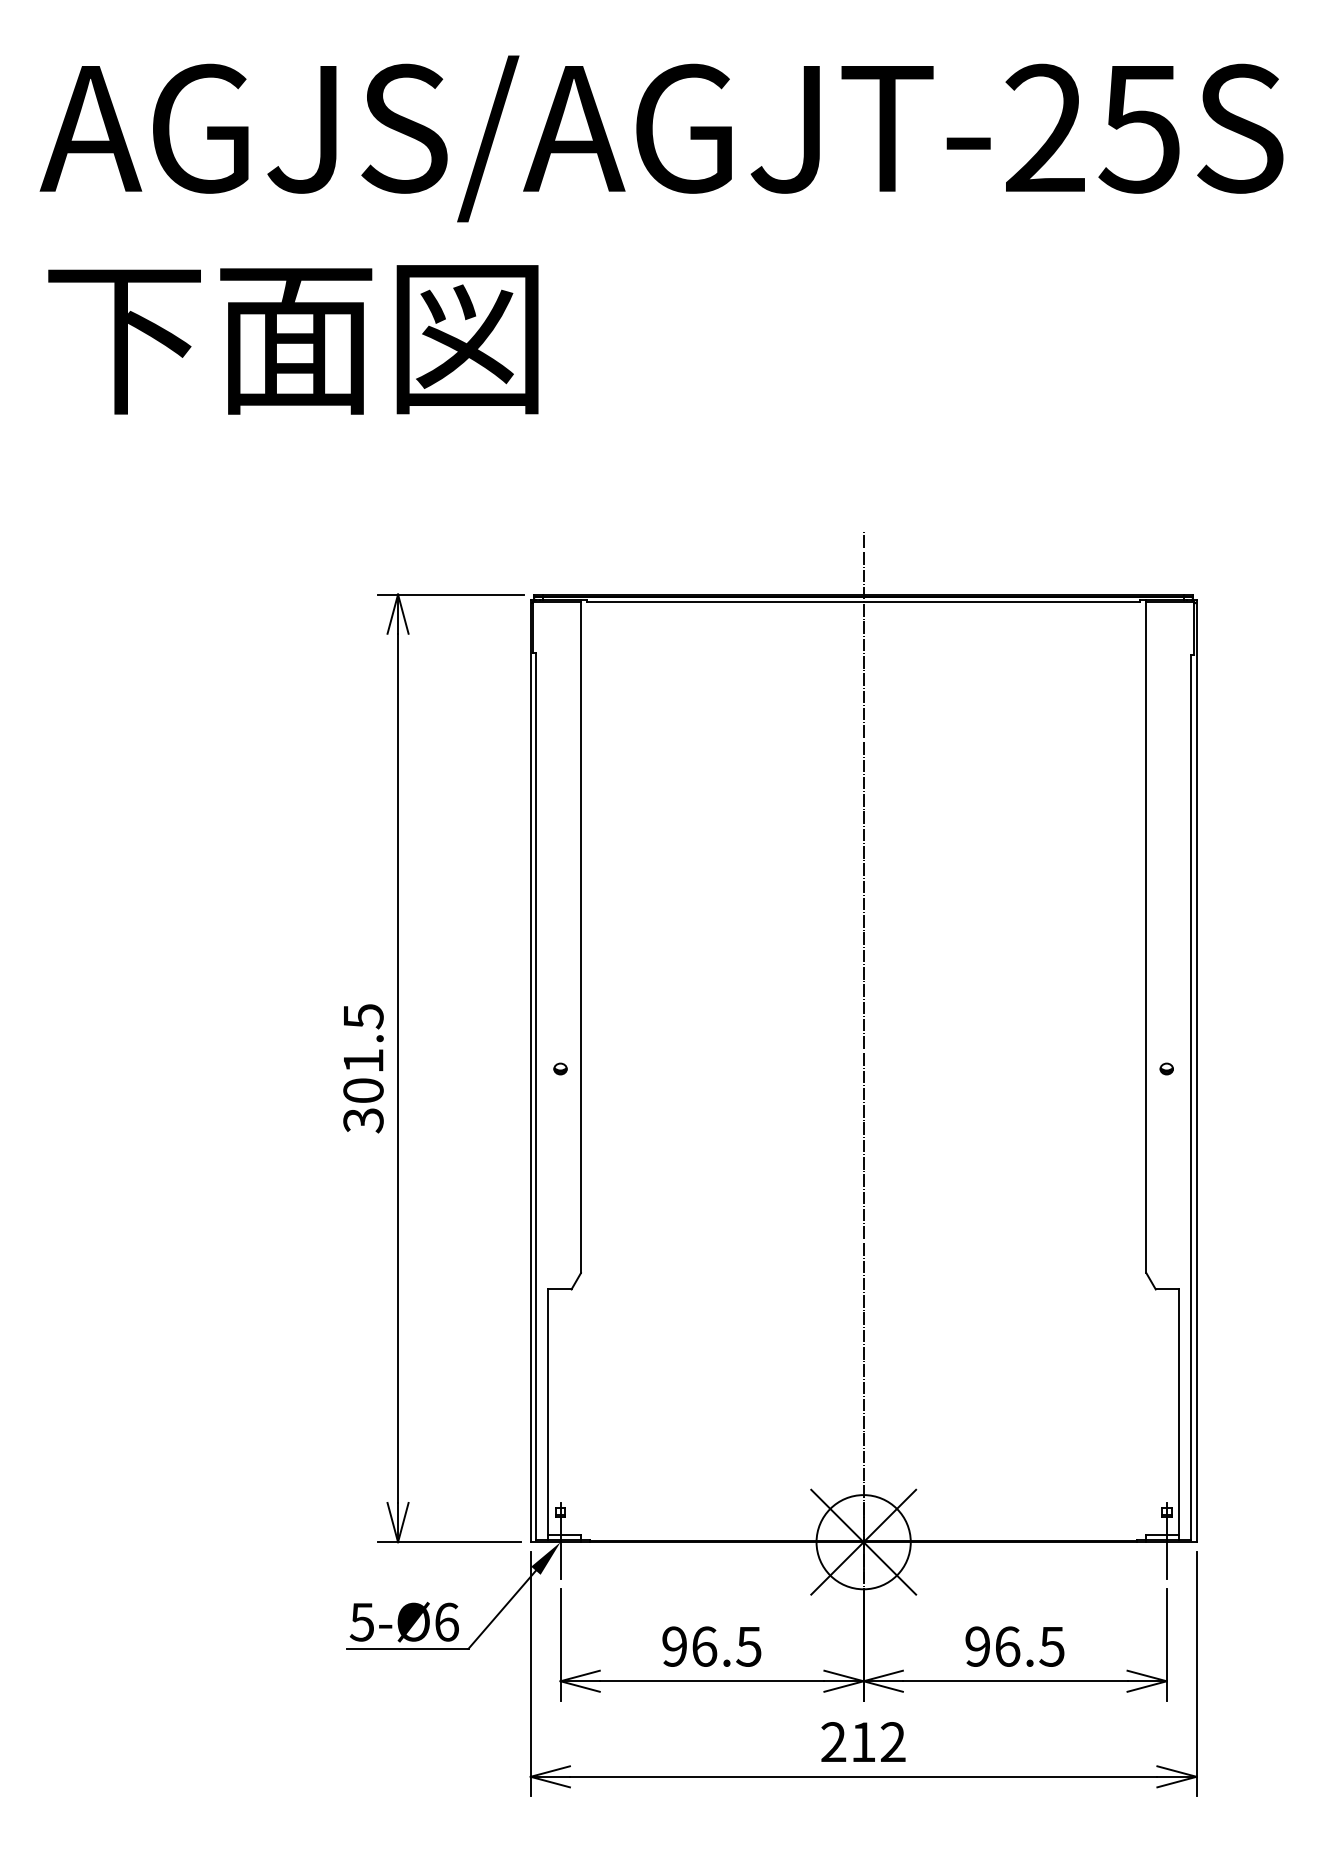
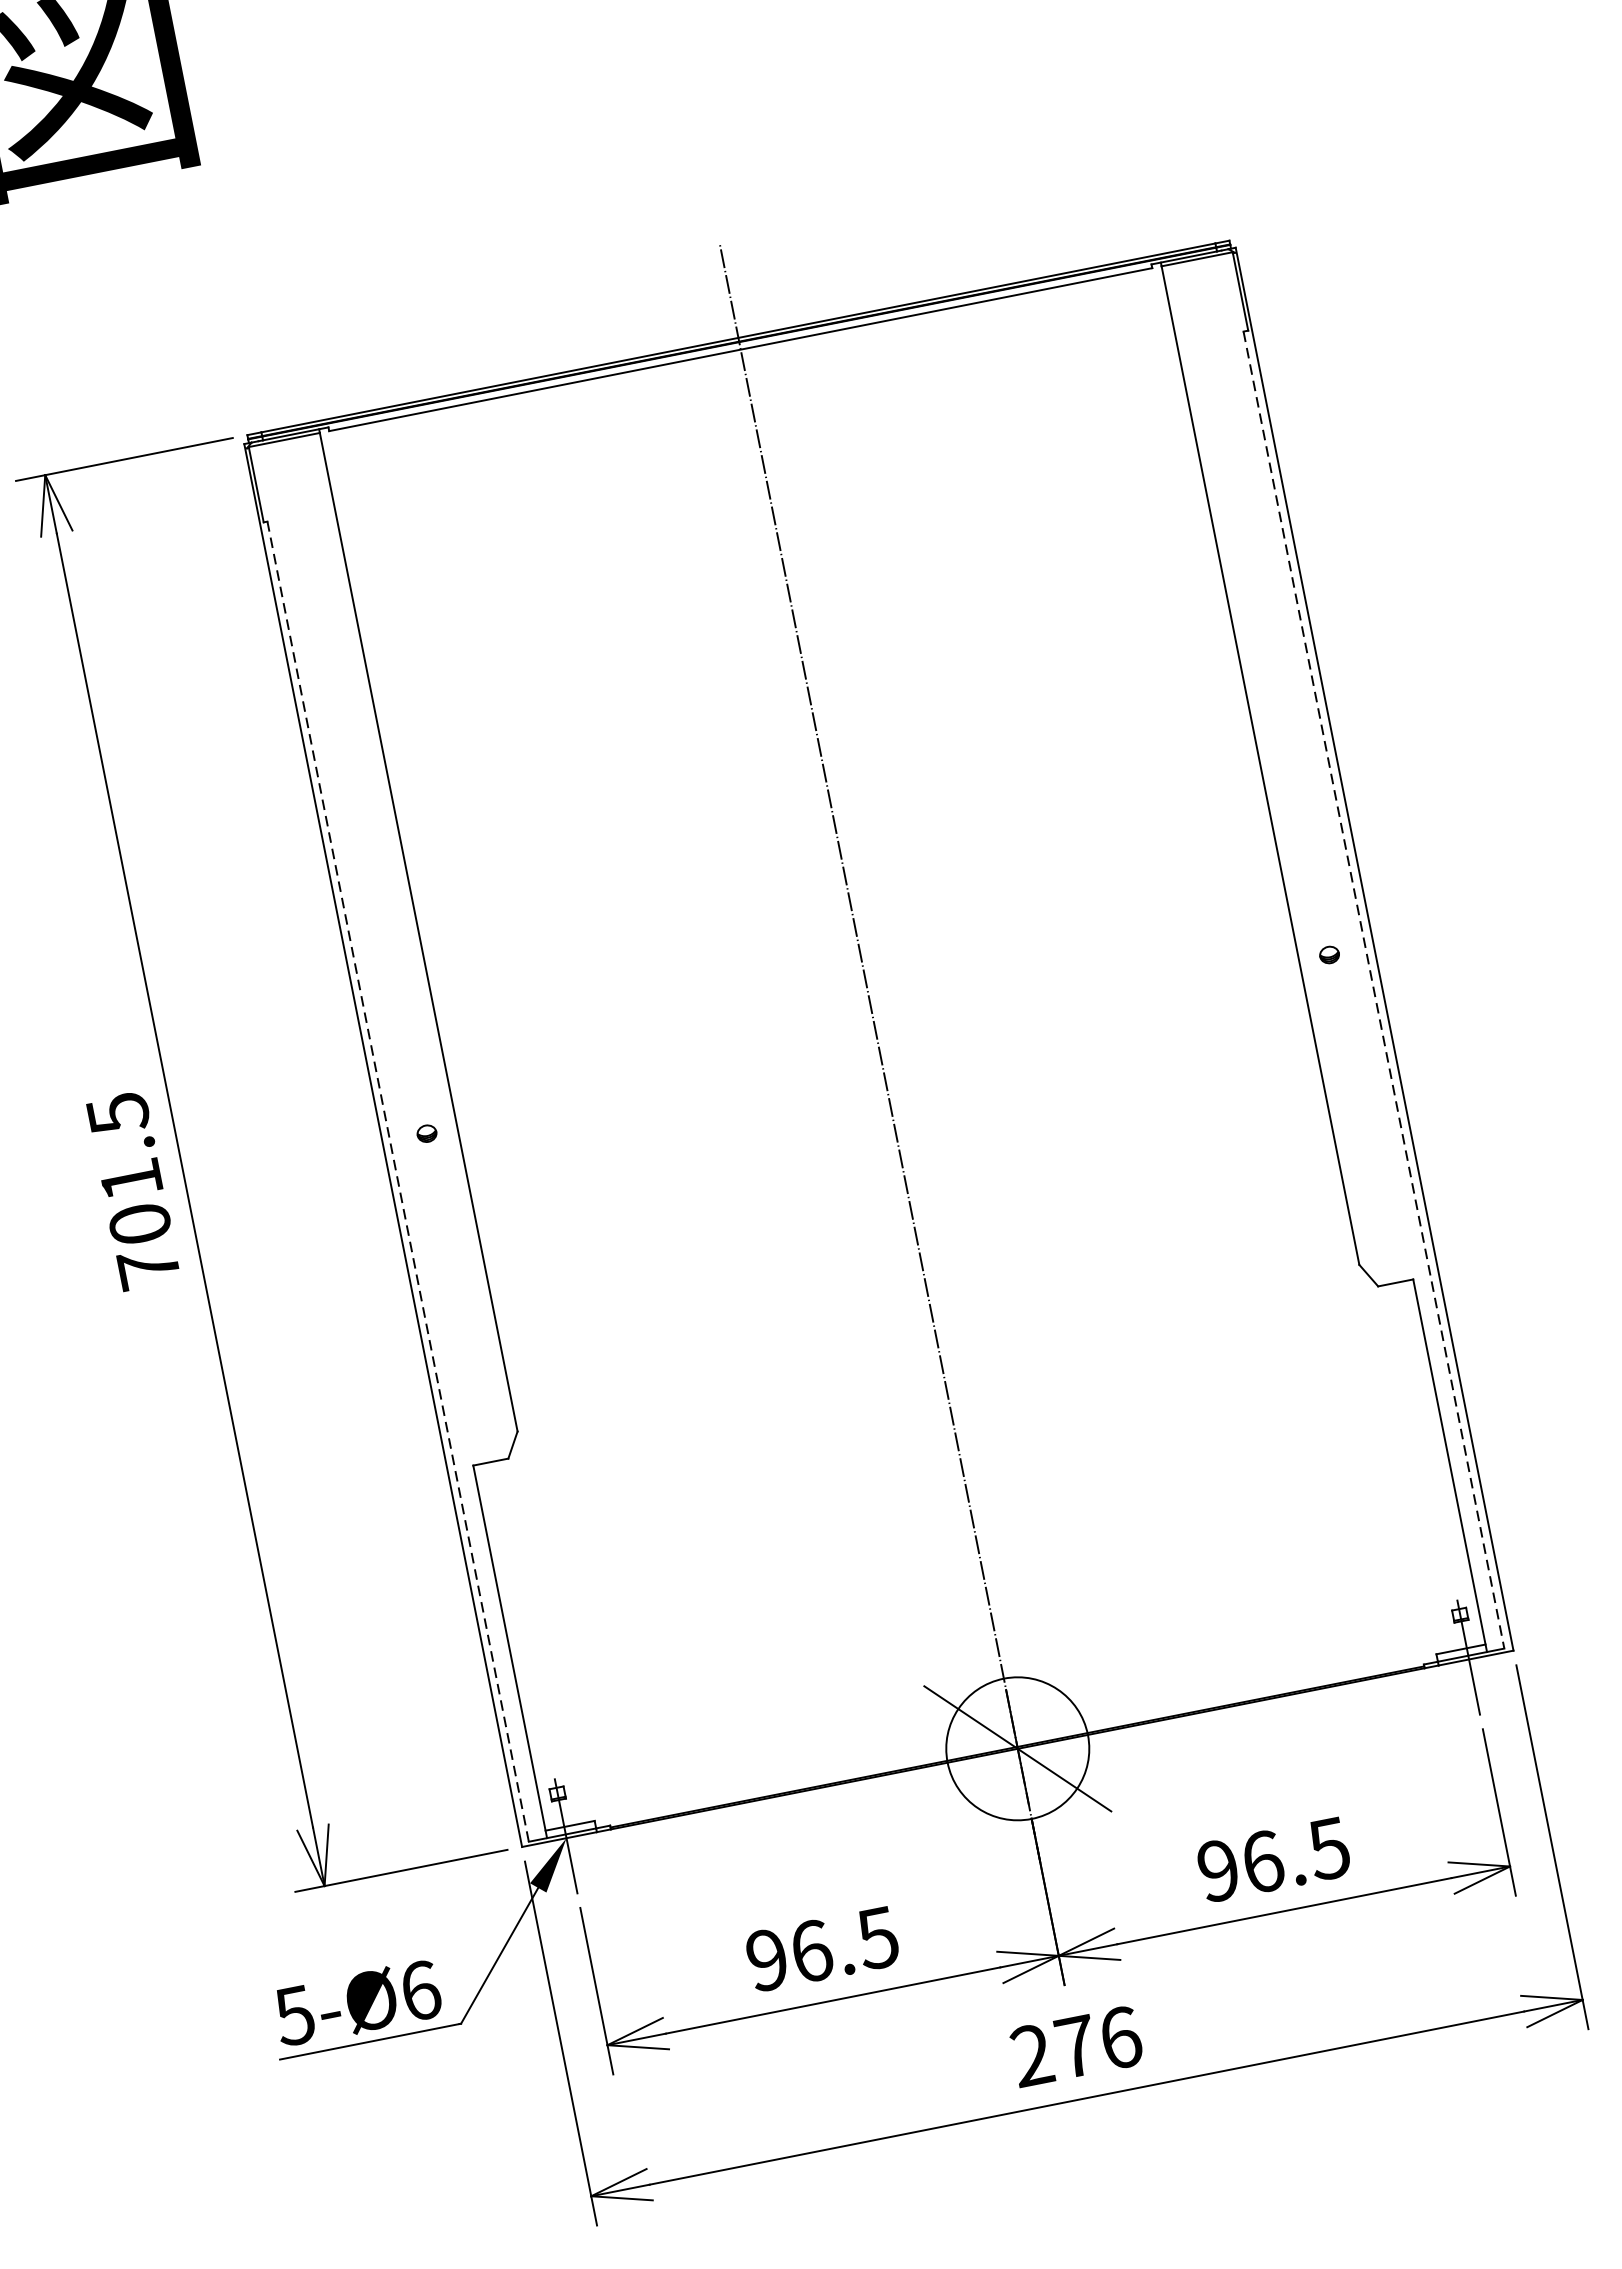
line: (535, 1095) -> (397, 1180), solid -> dashed
line: (1190, 1097) -> (1373, 990), solid -> dashed
text: (363, 1120) -> (148, 1268), 301.5 -> 701.5
line: (863, 1541) -> (1017, 1747), removed
text: (878, 1742) -> (1098, 2042), 212 -> 276

